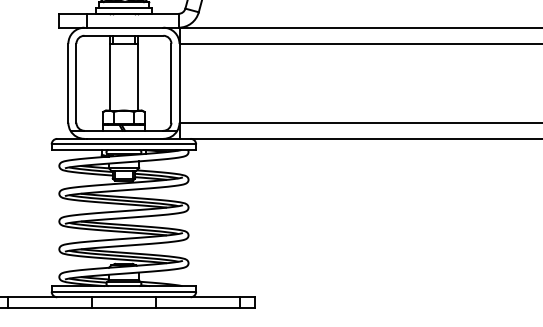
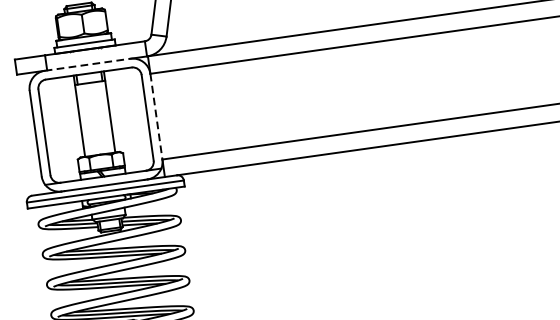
line: (124, 27) -> (88, 64), solid -> dashed
line: (179, 83) -> (156, 116), solid -> dashed

